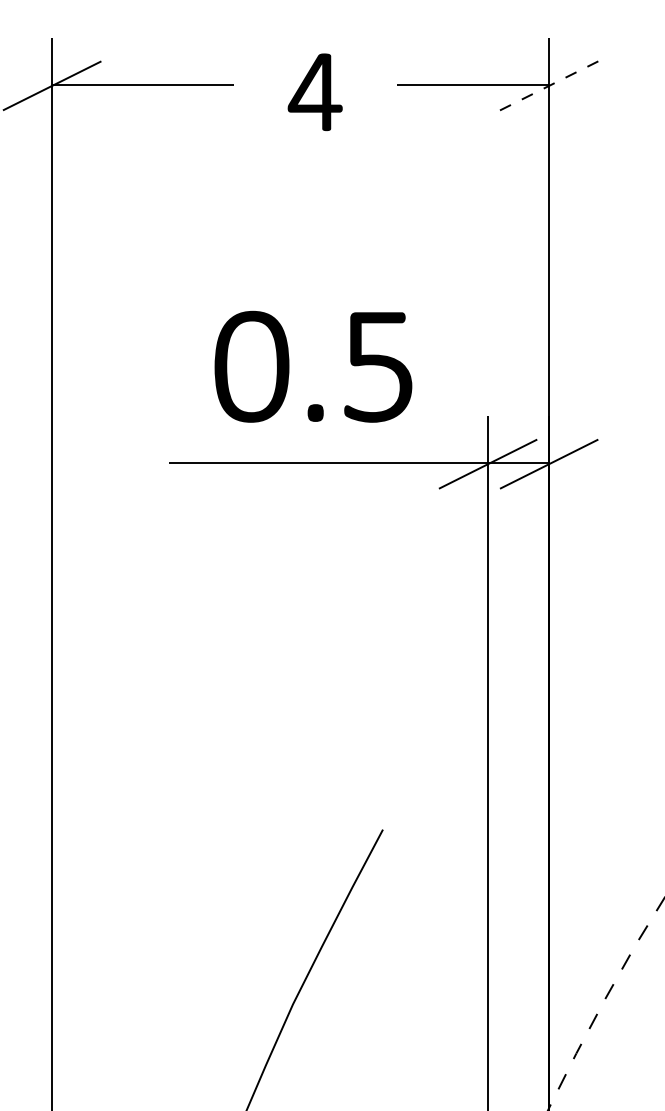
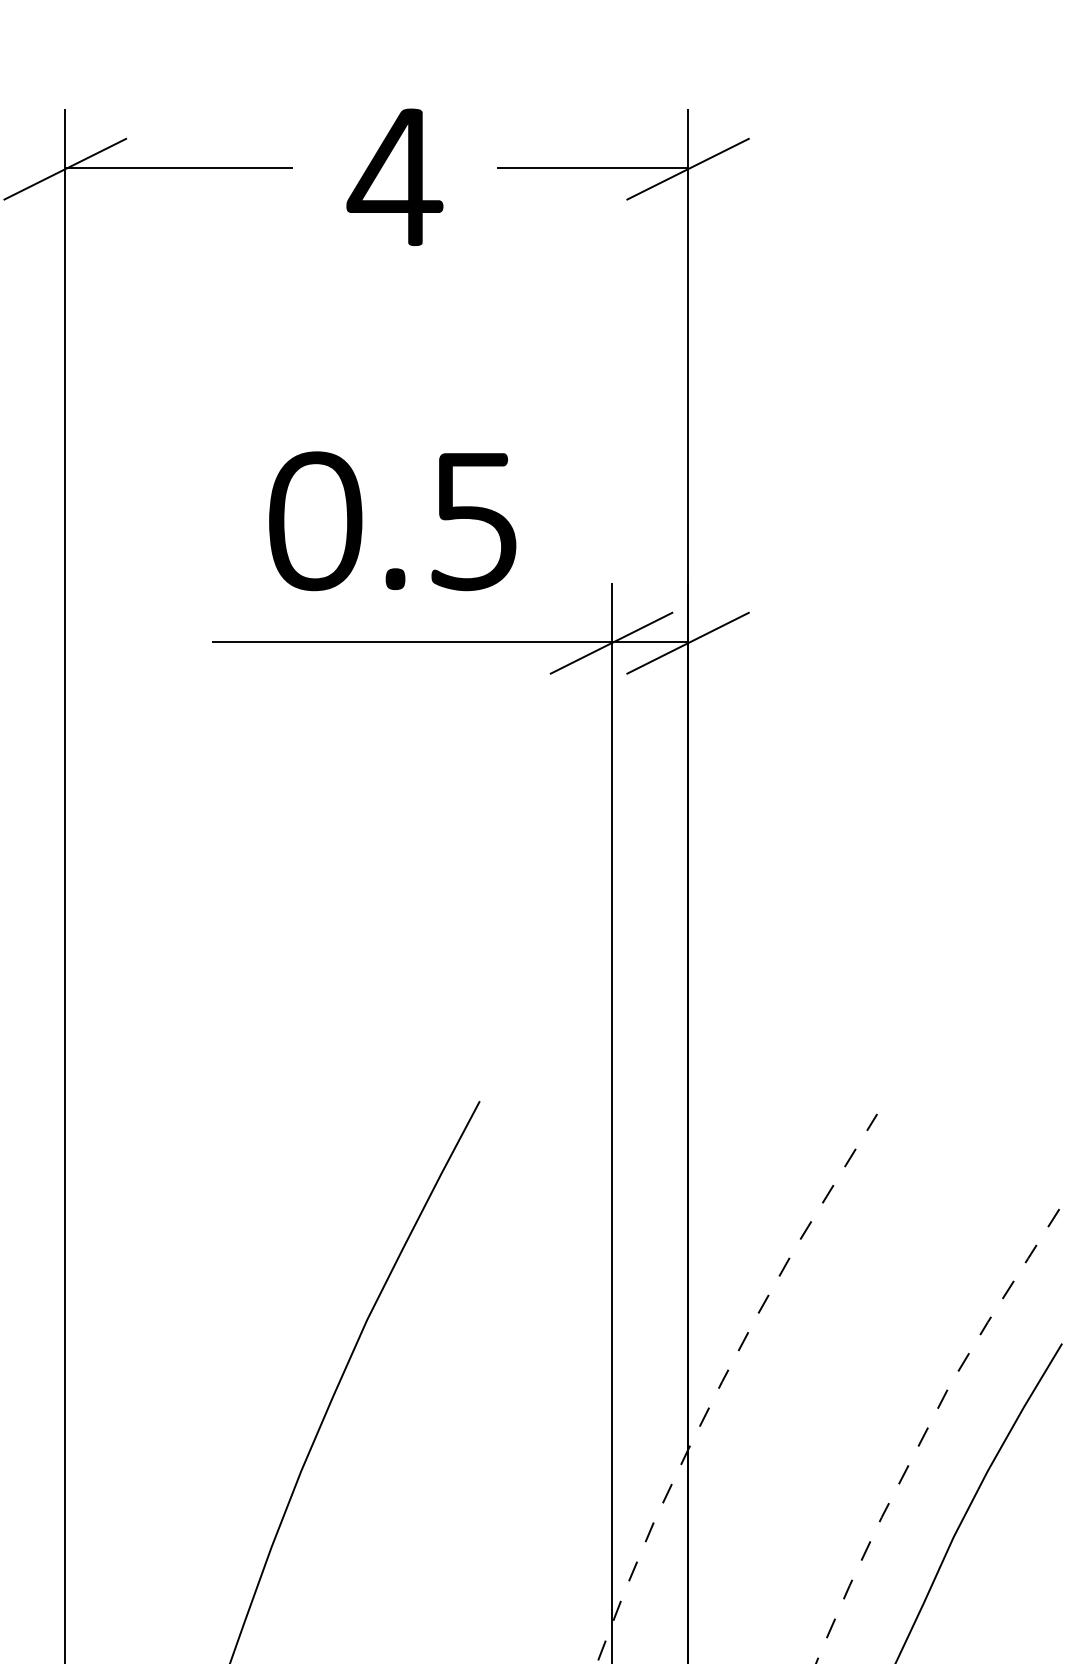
line: (549, 86) -> (688, 169), dashed -> solid
part: (314, 91) -> (394, 176), size x1.43

